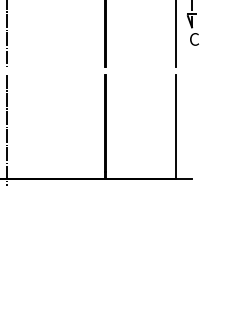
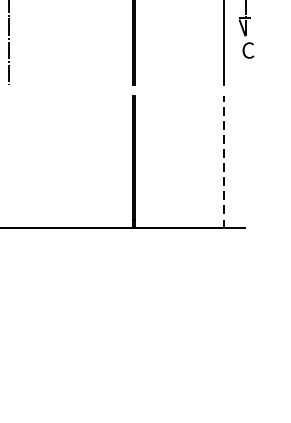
line: (175, 126) -> (224, 161), solid -> dashed
line: (6, 129) -> (8, 165), removed

